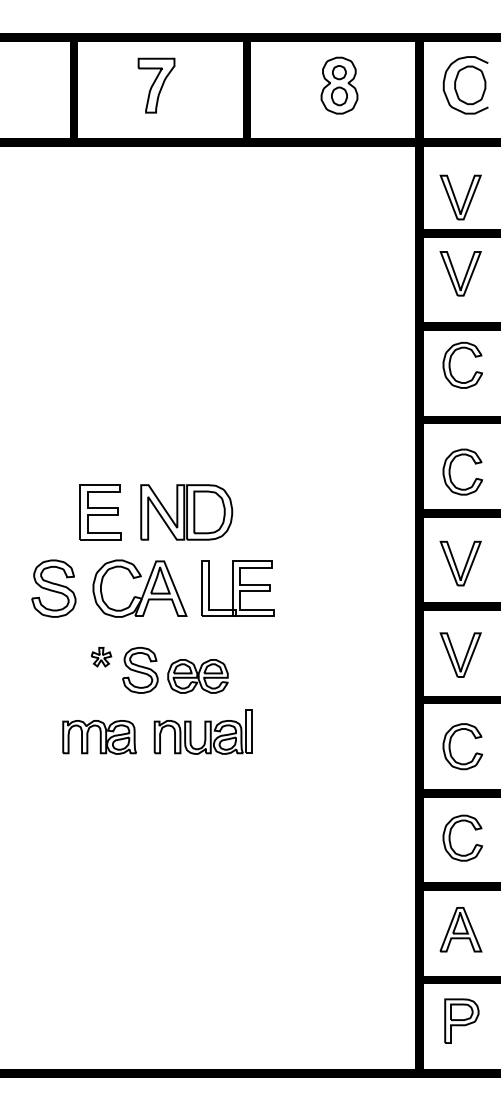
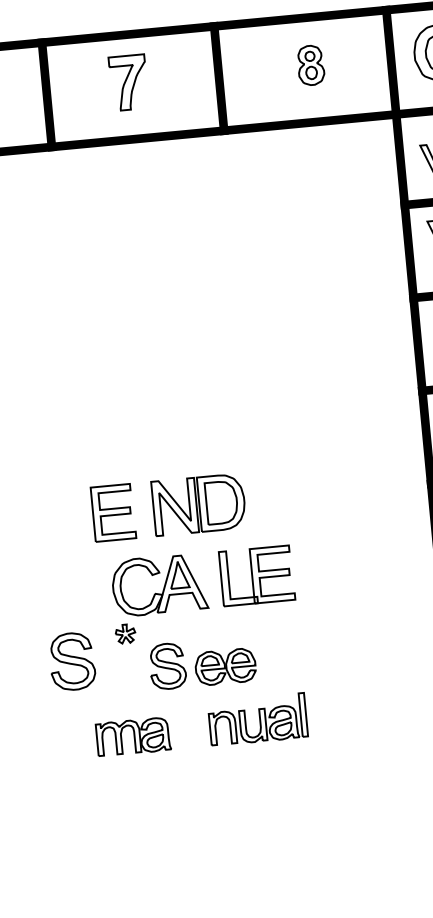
part: (339, 85) -> (310, 65), size x0.7
part: (53, 588) -> (71, 661), moved
part: (101, 657) -> (125, 634), moved
part: (202, 731) -> (257, 719), moved

